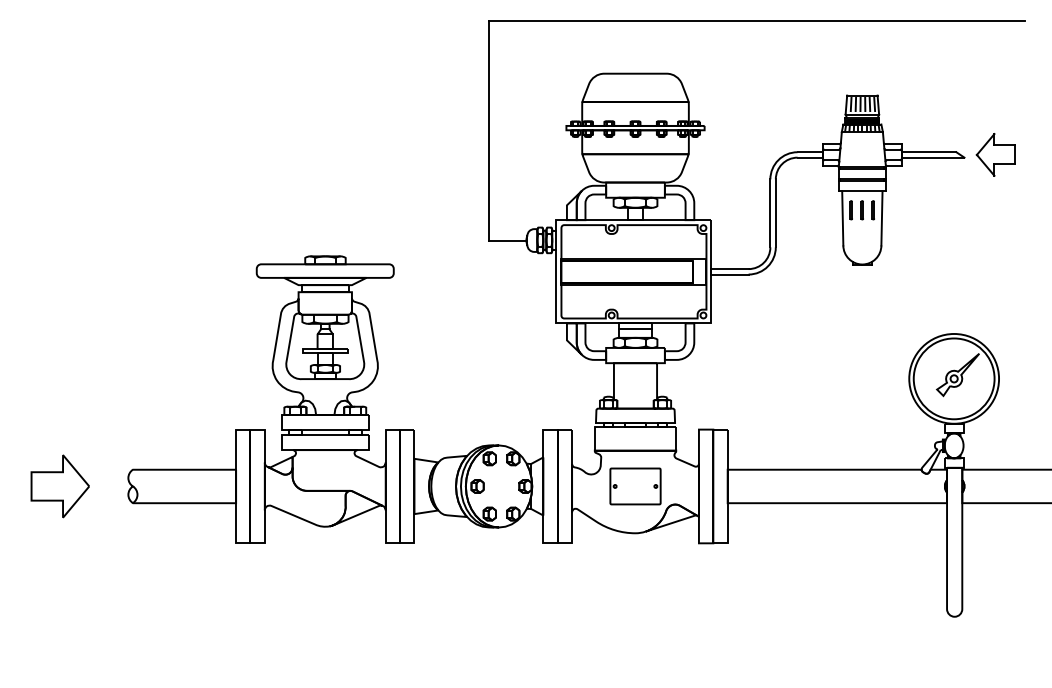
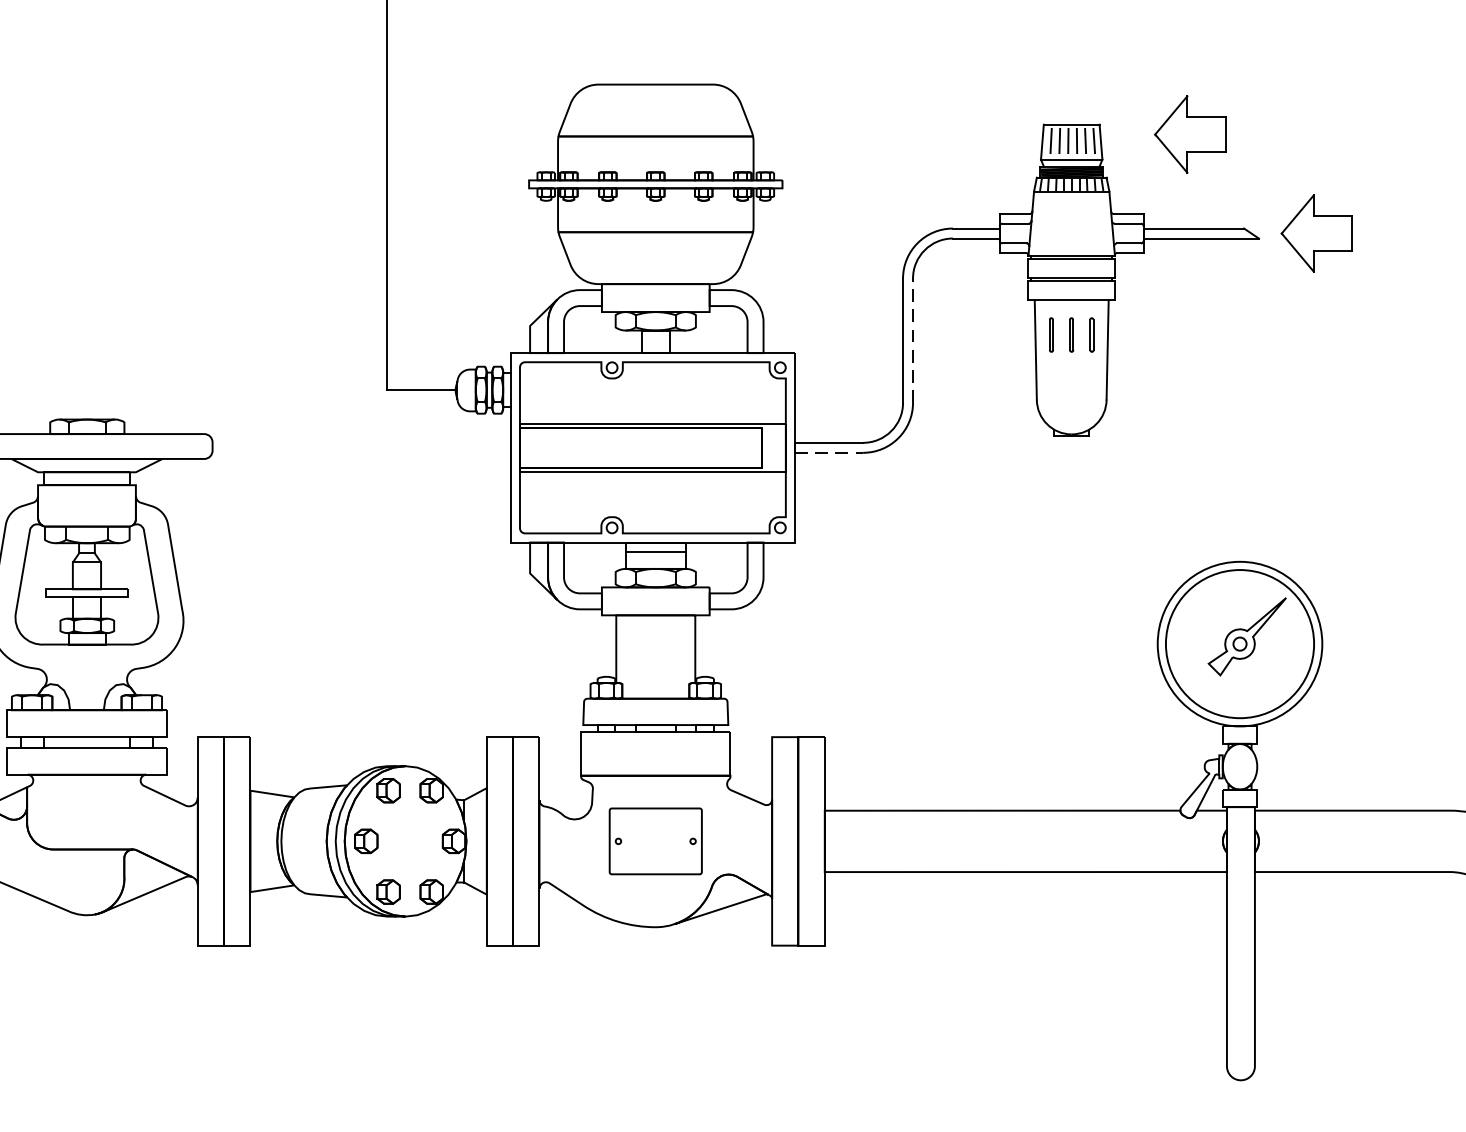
part: (926, 100) -> (1189, 133), added
line: (775, 213) -> (912, 340), solid -> dashed
line: (730, 274) -> (829, 452), solid -> dashed

